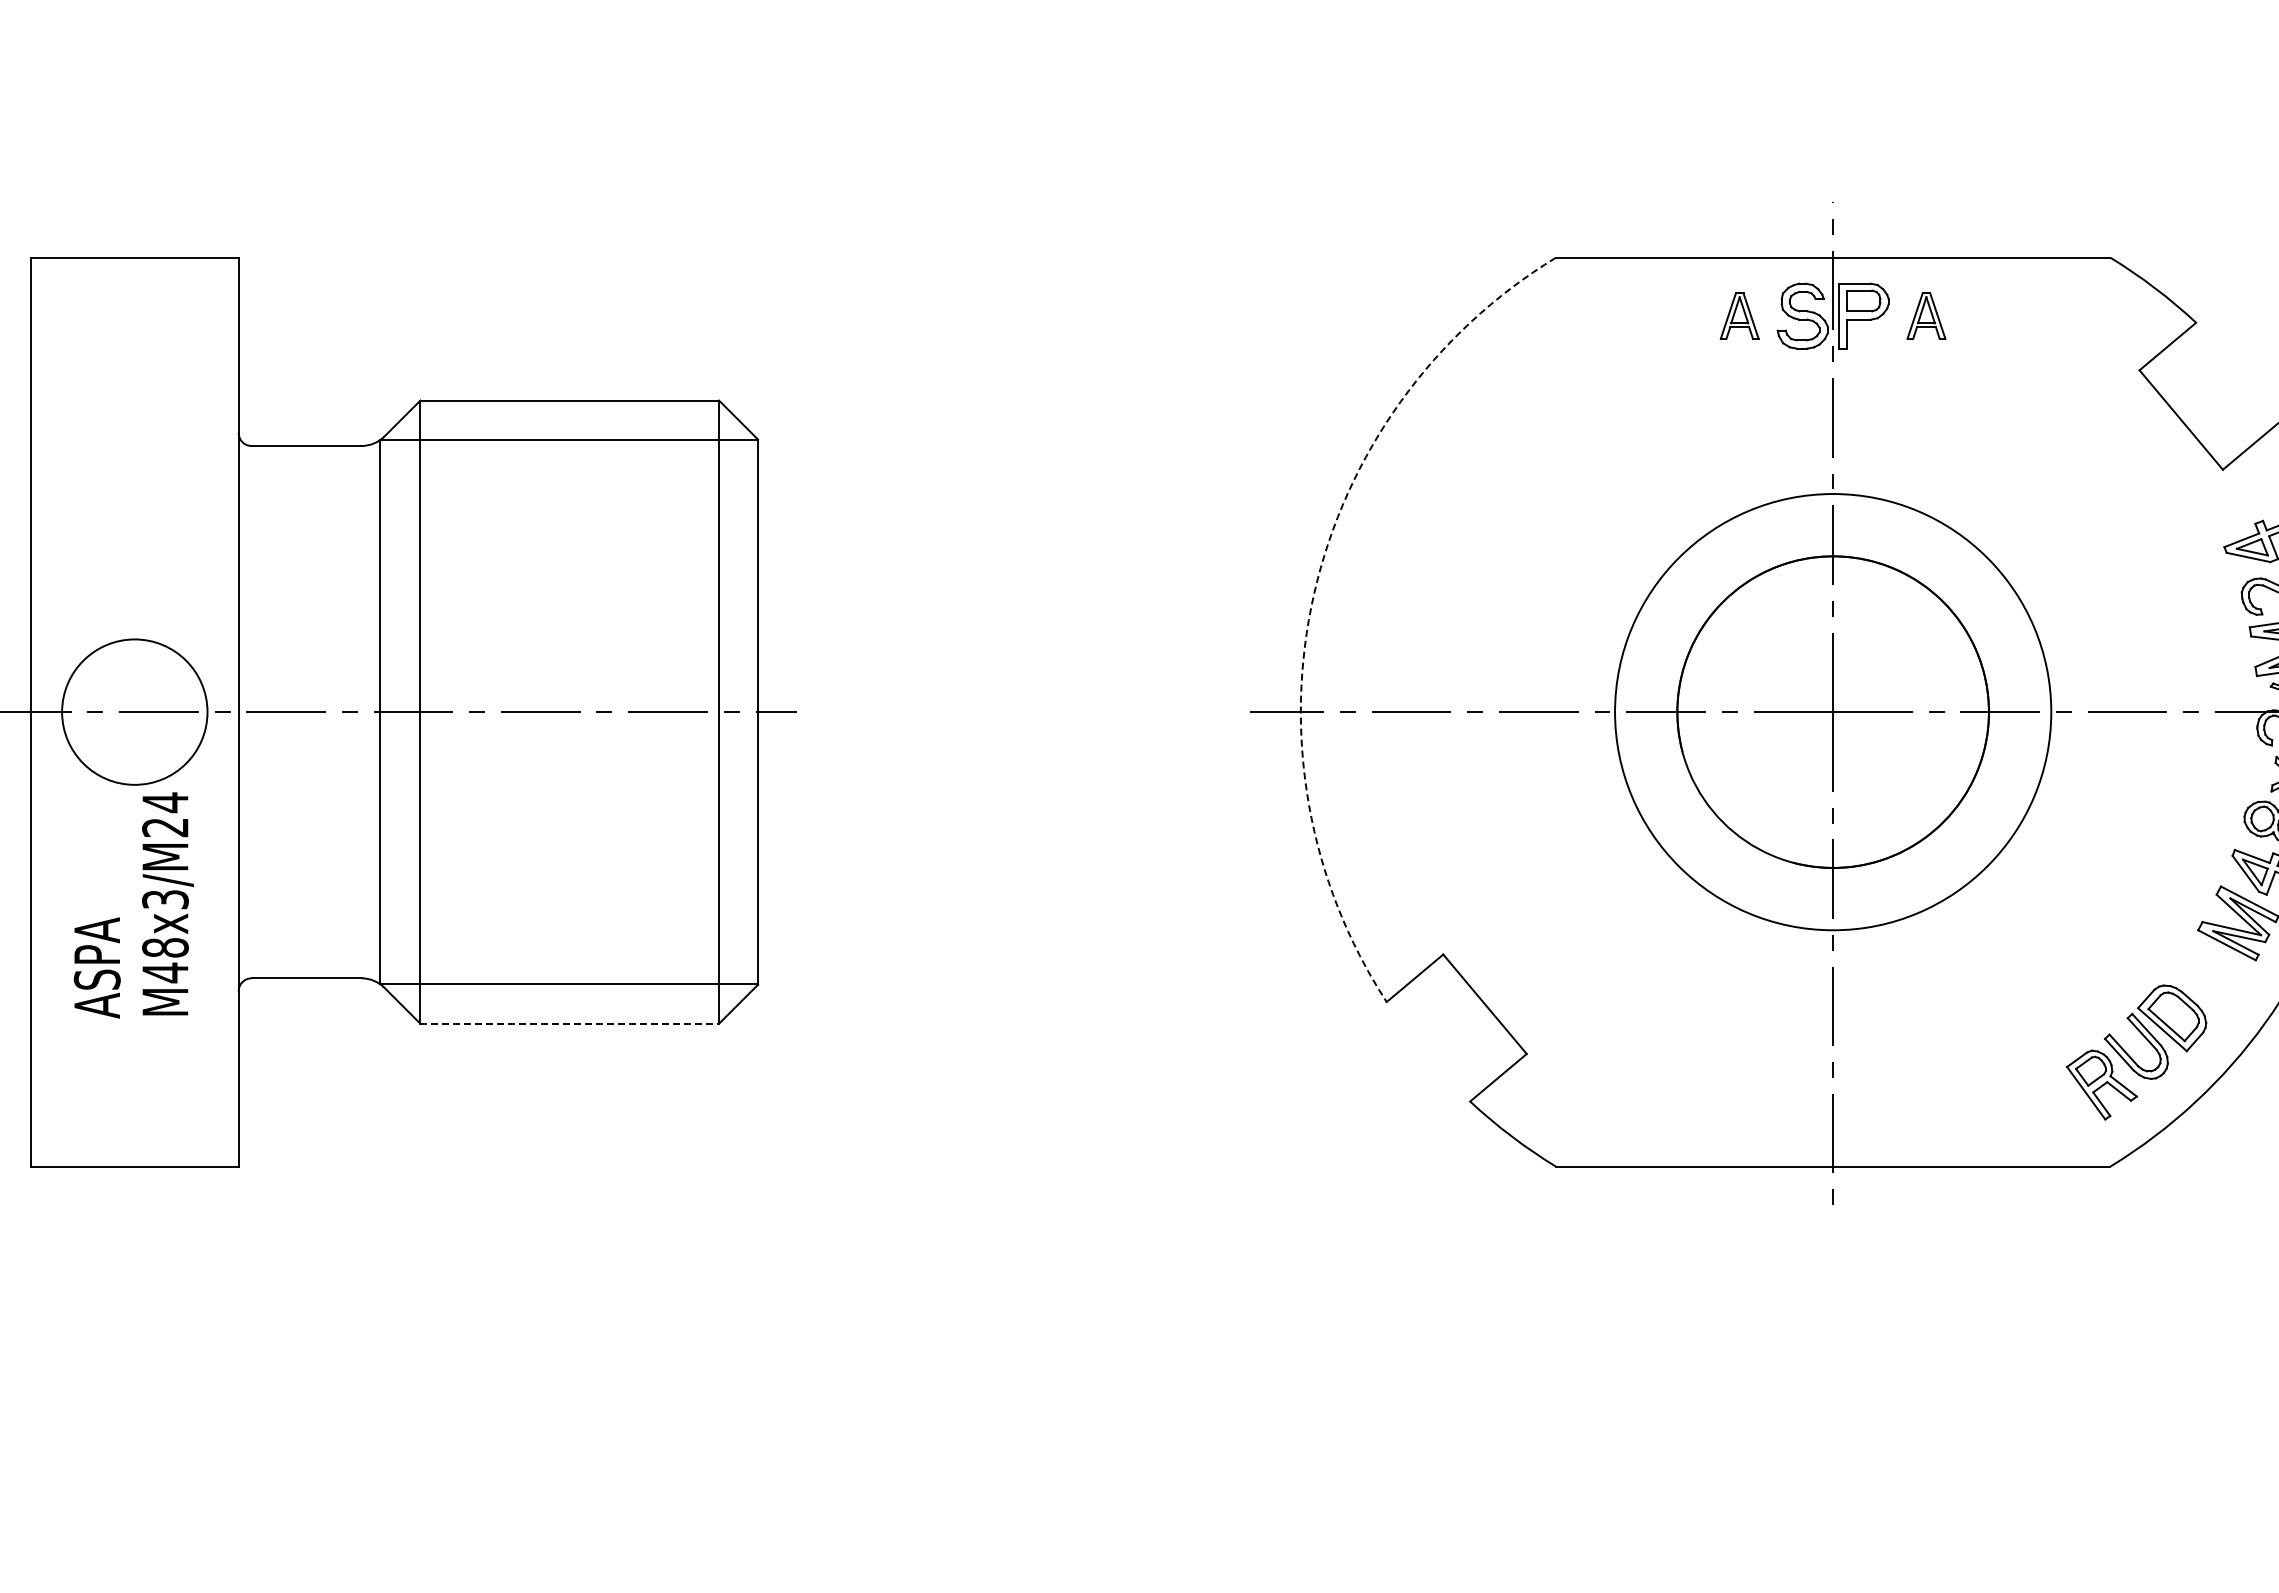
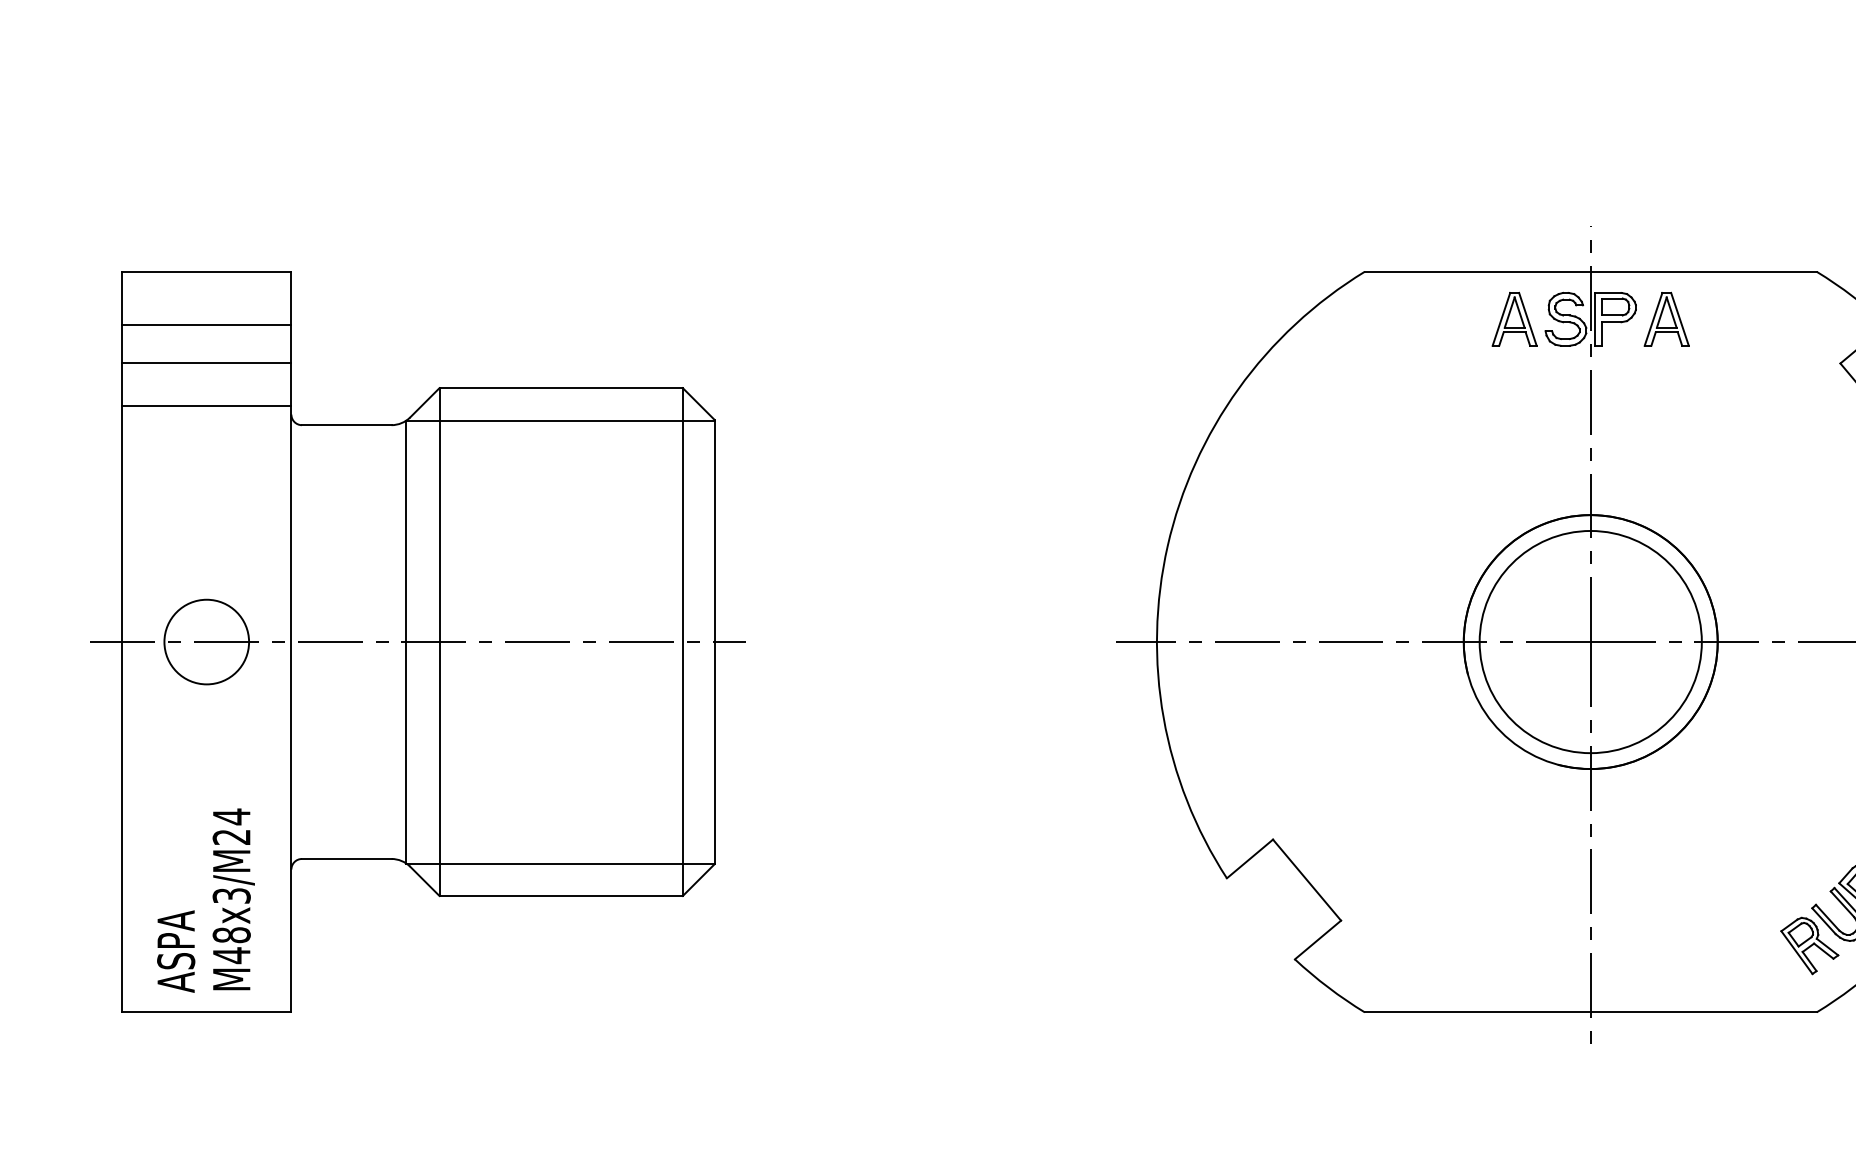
part: (1739, 315) -> (1514, 318), size x1.43
part: (1926, 315) -> (1666, 318), size x1.43
line: (134, 322) -> (206, 324), added
line: (134, 370) -> (206, 363), added
line: (134, 422) -> (206, 406), added
arc: (1314, 594) -> (1168, 546), dashed -> solid
circle: (1832, 711) -> (1590, 641), size x0.62
circle: (134, 712) -> (206, 642), size x0.71
text: (133, 905) -> (205, 900), moved
line: (570, 1023) -> (561, 895), dashed -> solid

